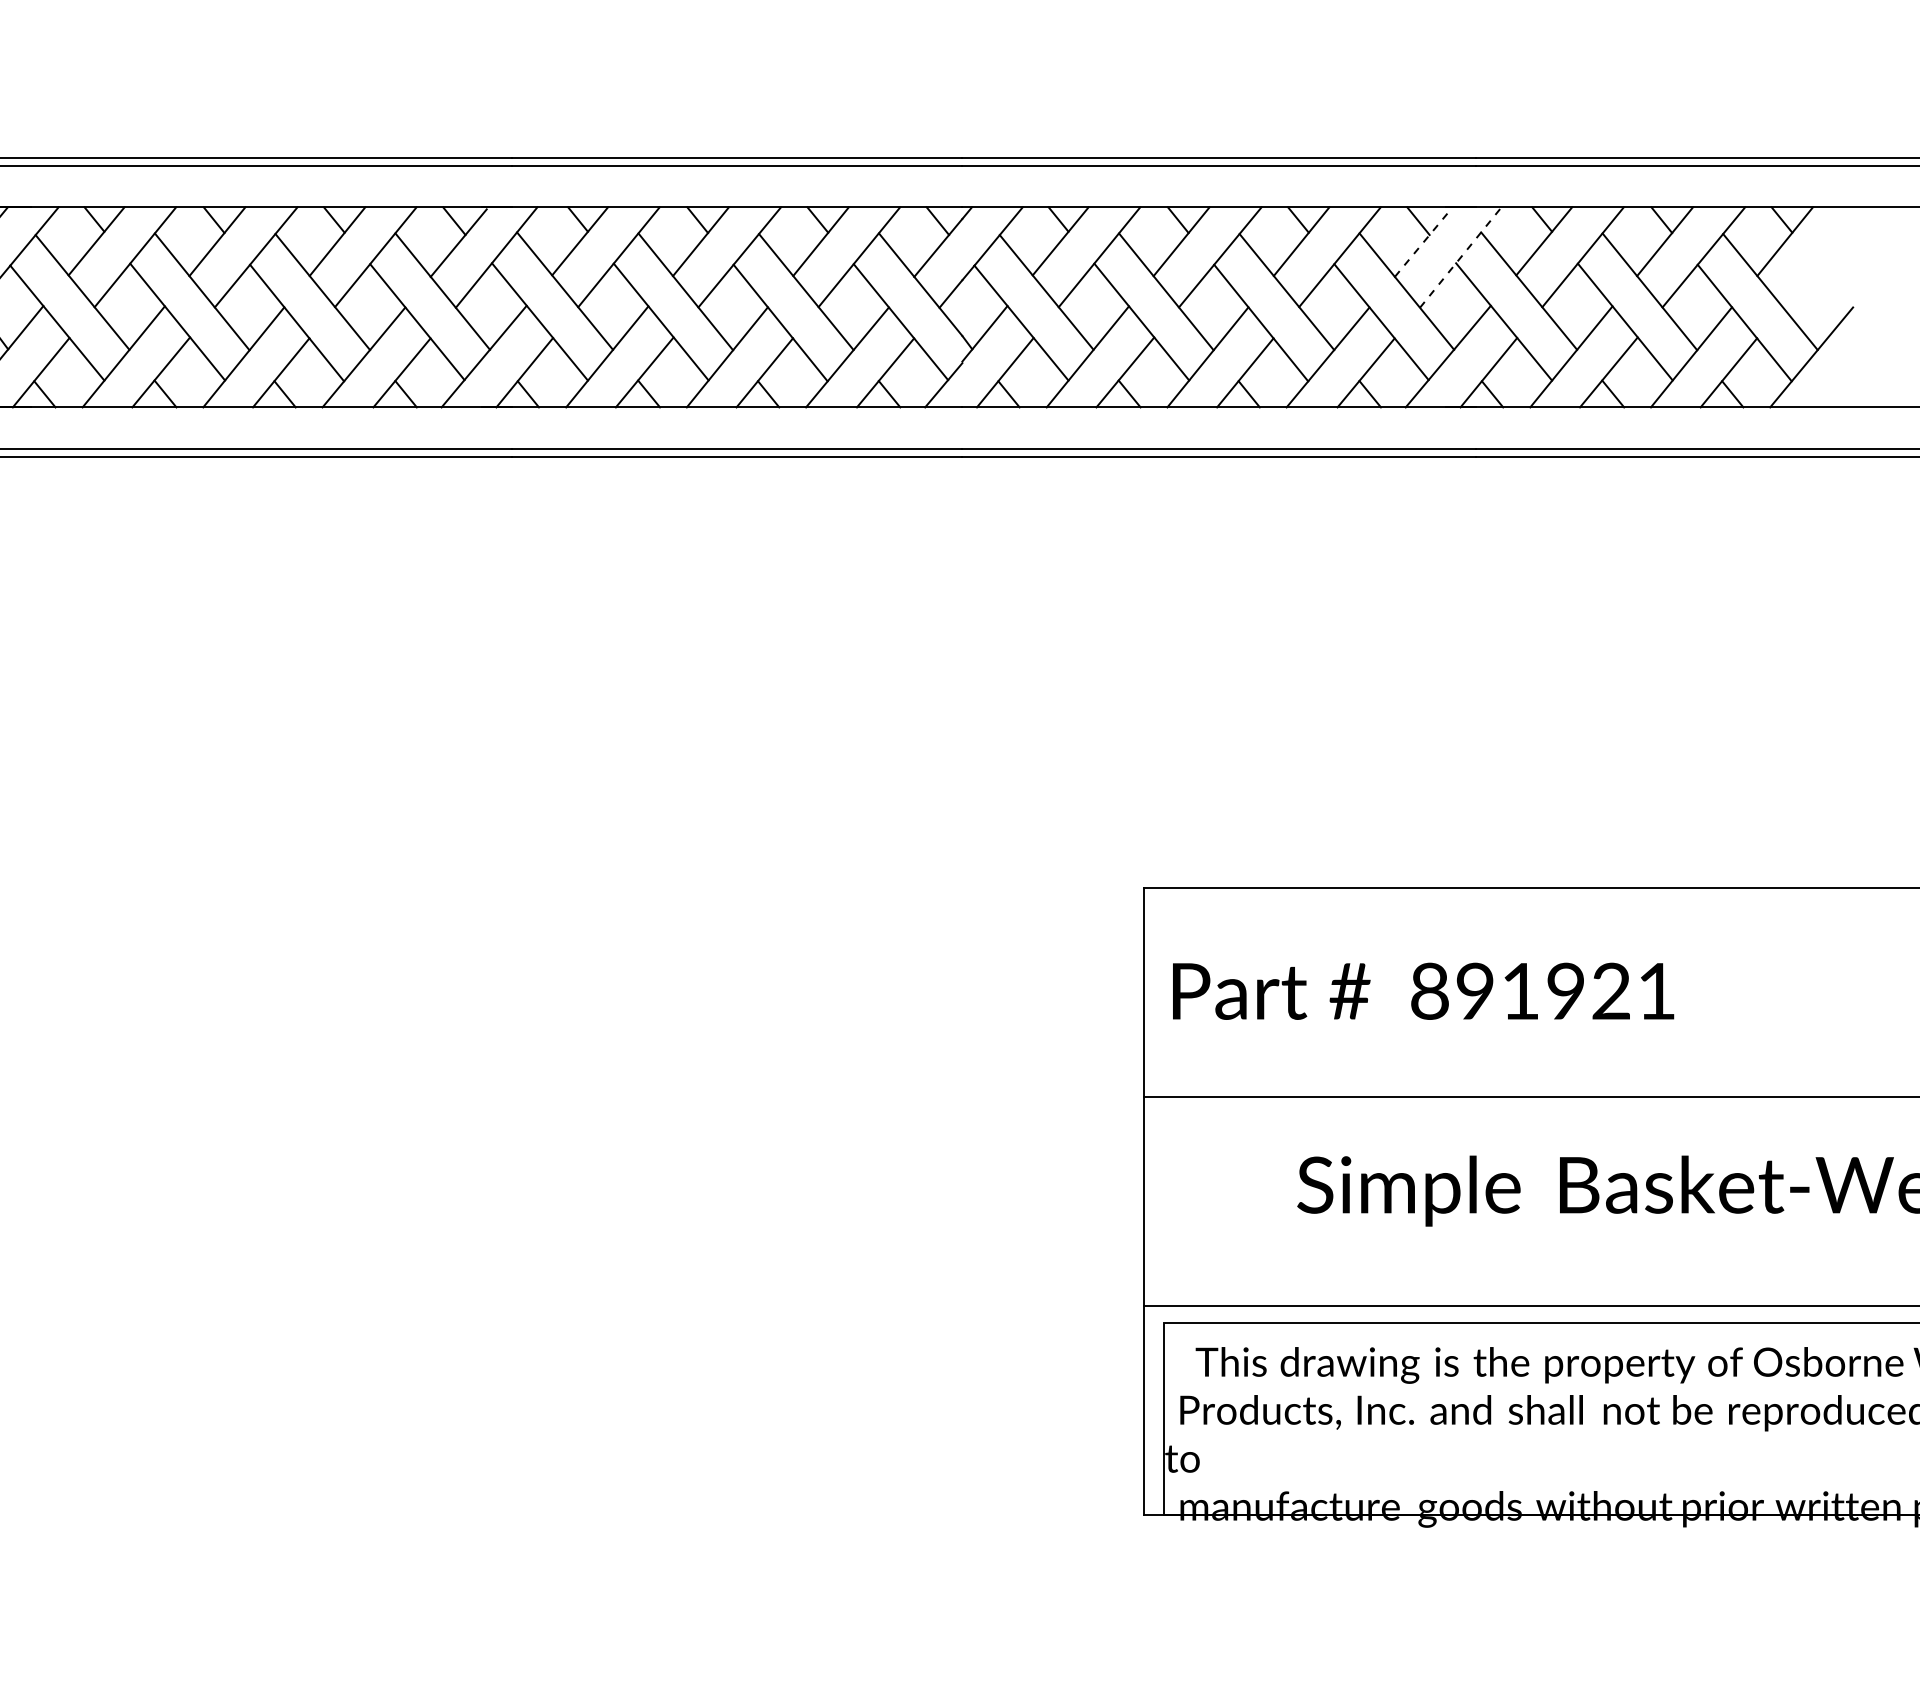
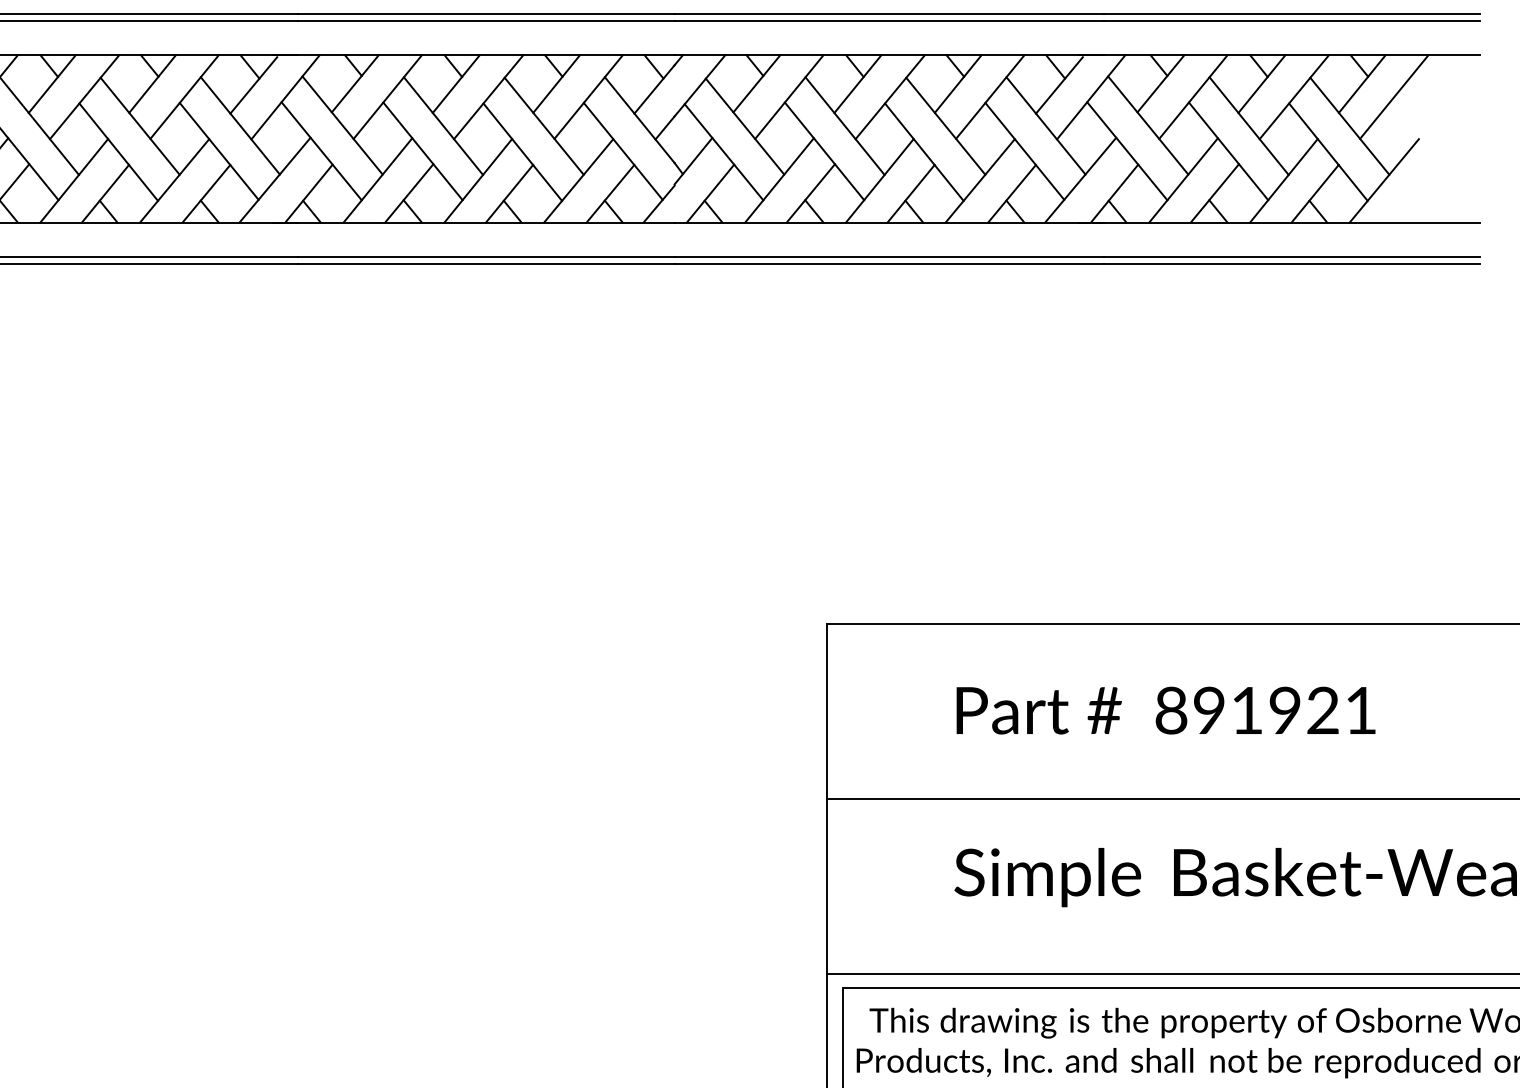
line: (1422, 243) -> (1059, 85), dashed -> solid
line: (1460, 257) -> (1090, 97), dashed -> solid
line: (1823, 257) -> (1394, 97), added
text: (1423, 990) -> (1166, 709), moved

